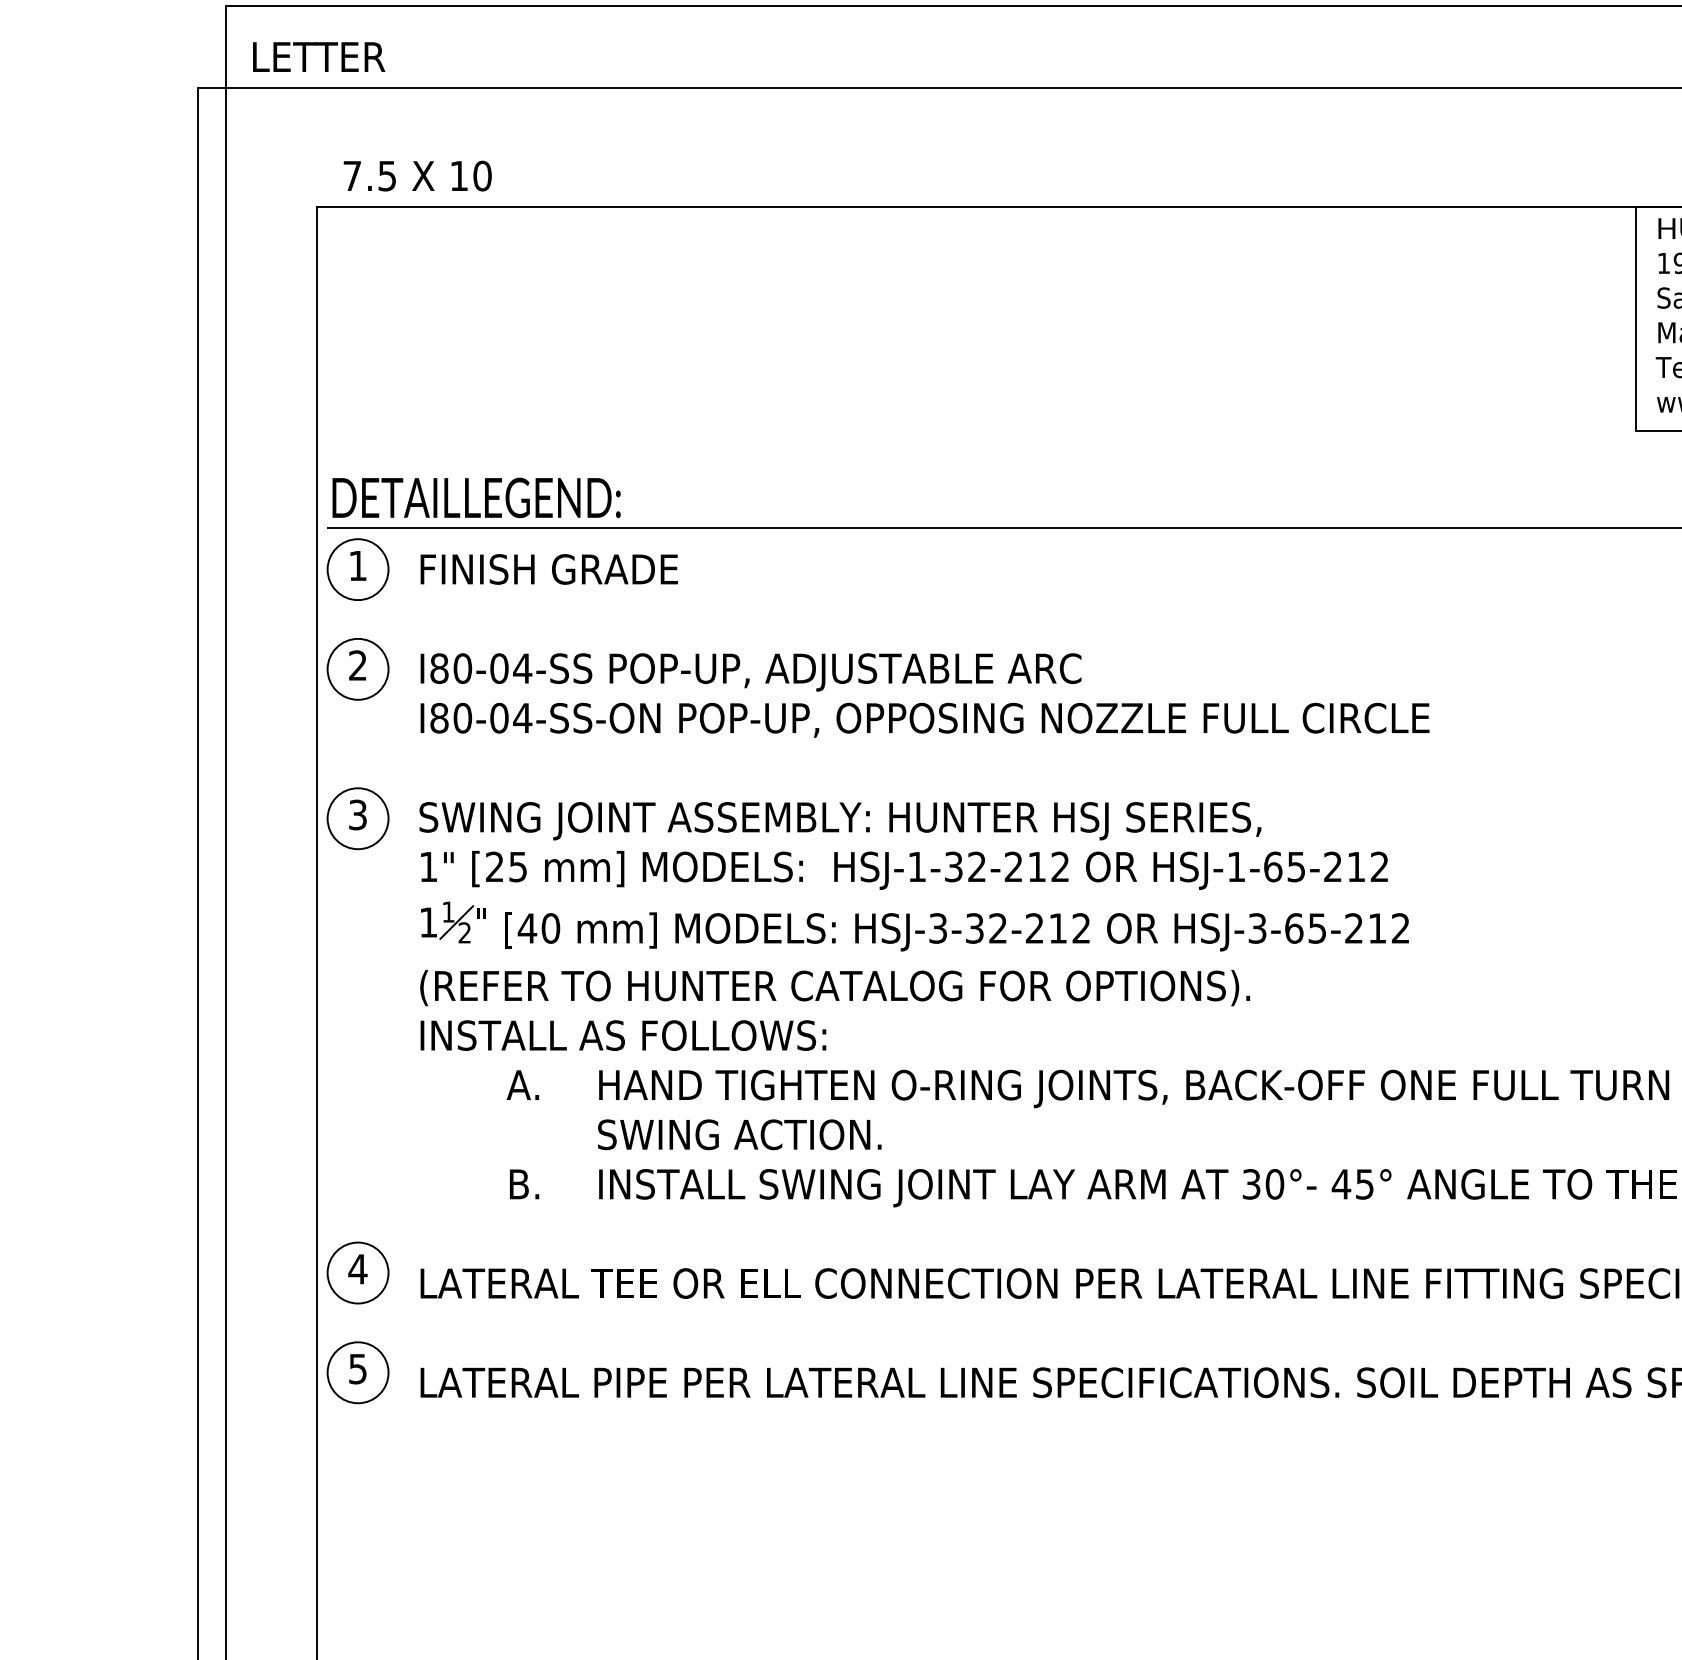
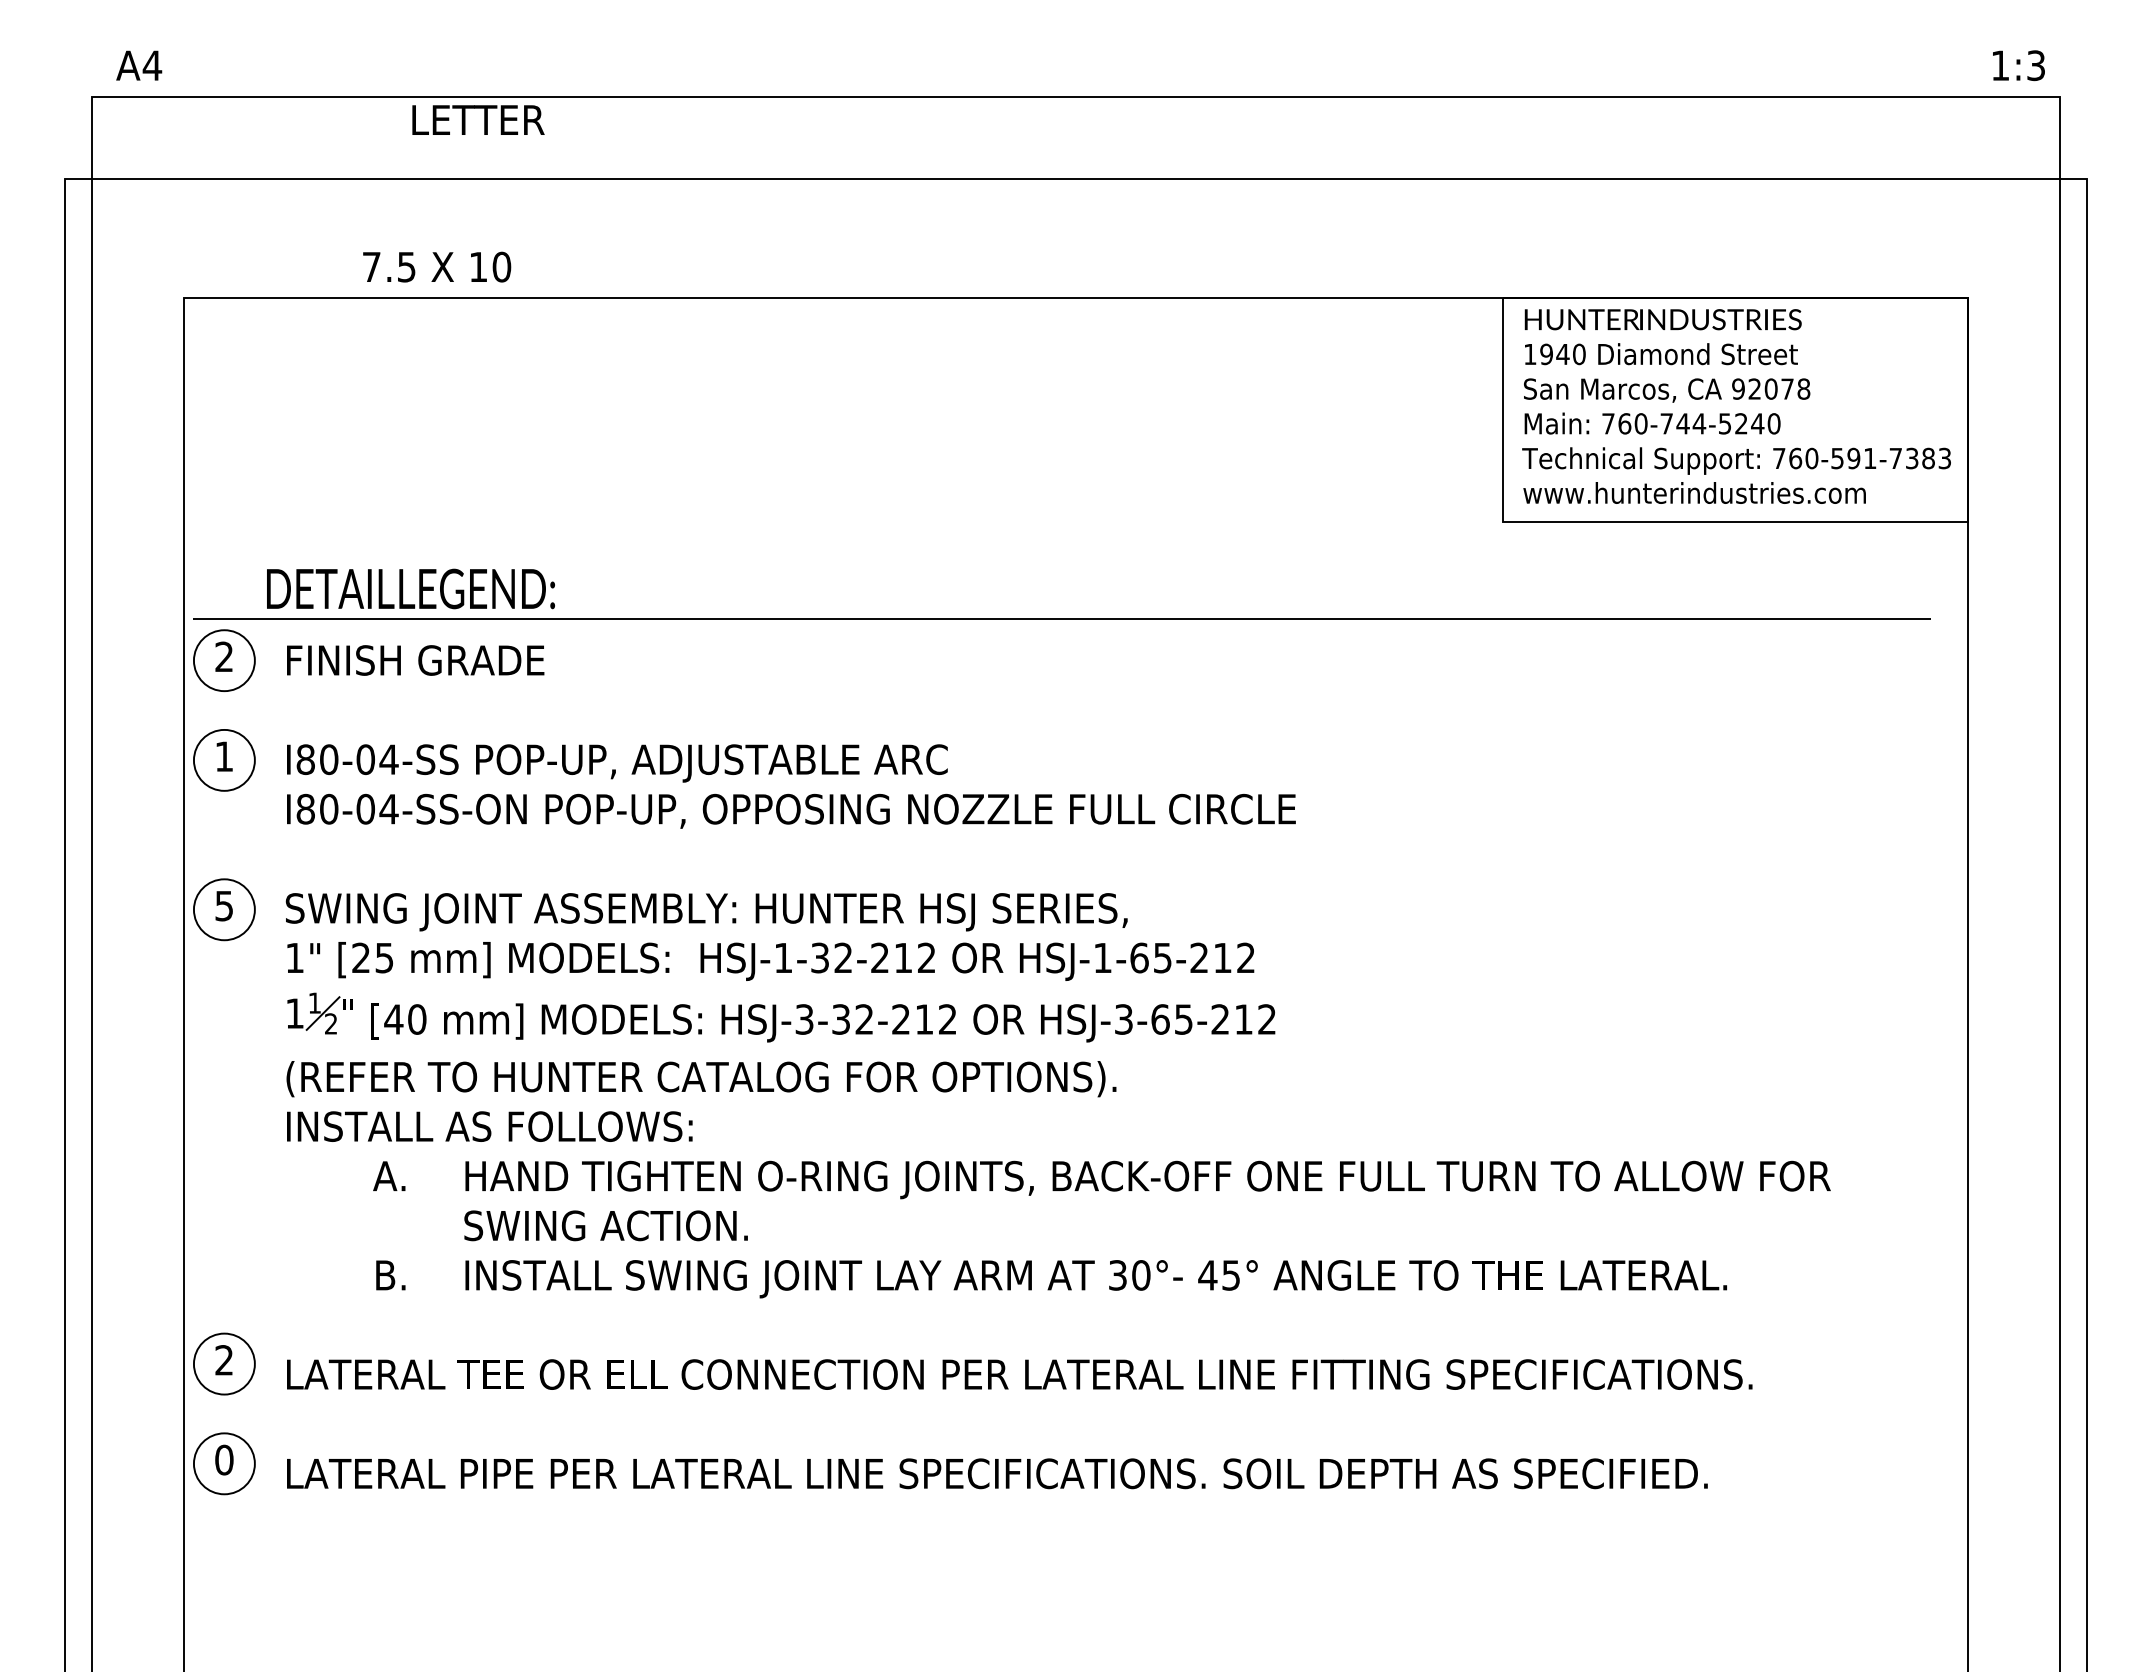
text: (319, 56) -> (478, 119), moved
text: (418, 175) -> (437, 266), moved
text: (476, 497) -> (410, 588), moved
text: (357, 565) -> (223, 656), 1 -> 2
text: (357, 665) -> (223, 756), 2 -> 1
text: (358, 814) -> (224, 905), 3 -> 5
text: (357, 1269) -> (223, 1360), 4 -> 2
text: (358, 1368) -> (224, 1459), 5 -> 0

